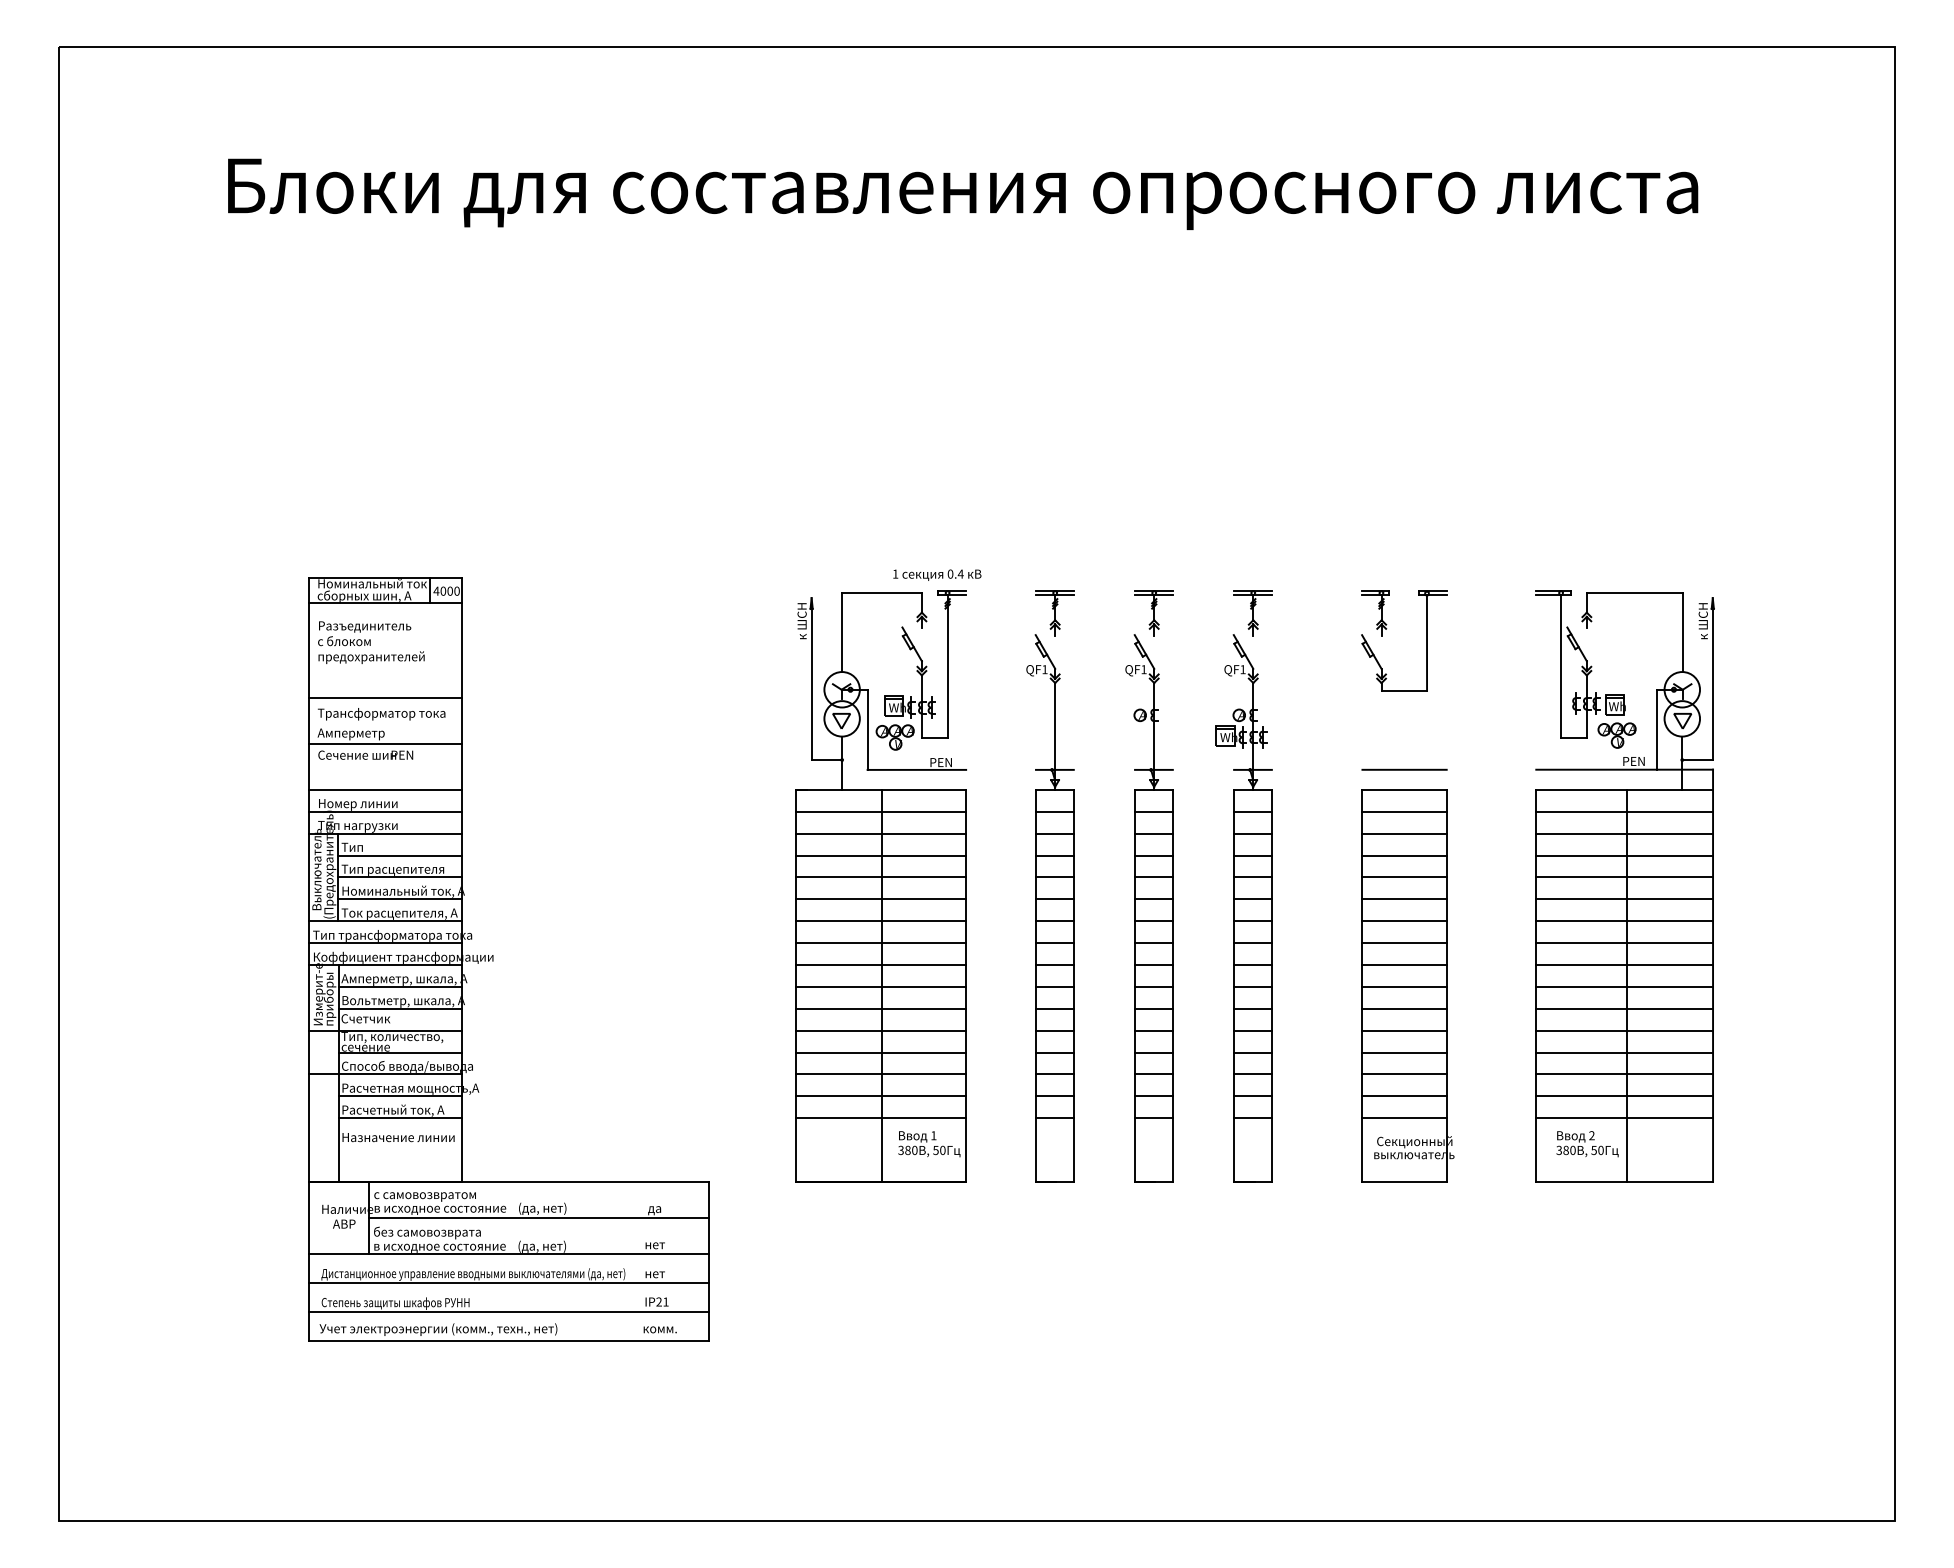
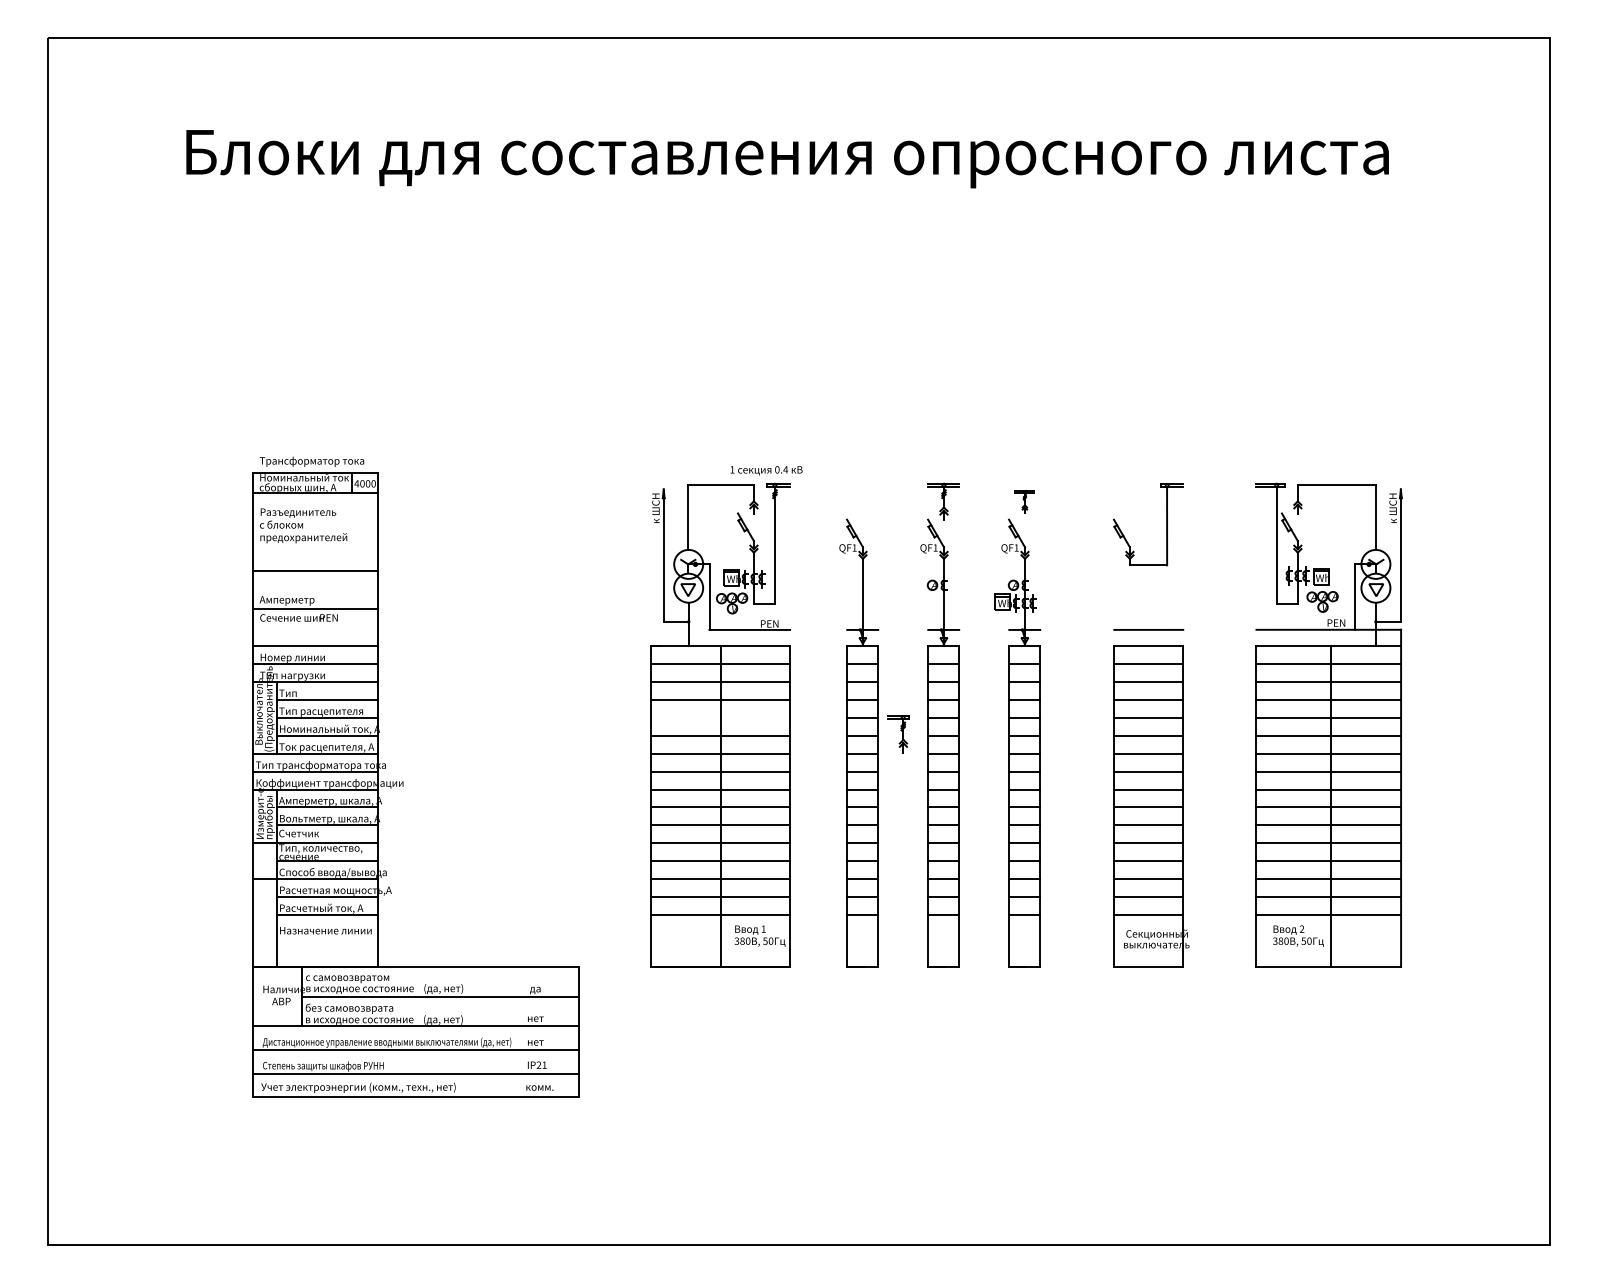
part: (1054, 613) -> (862, 502), removed
part: (1252, 613) -> (1024, 502), size x0.6
part: (1375, 613) -> (898, 734), moved
text: (381, 714) -> (311, 461), moved
line: (880, 877) -> (720, 717), removed

